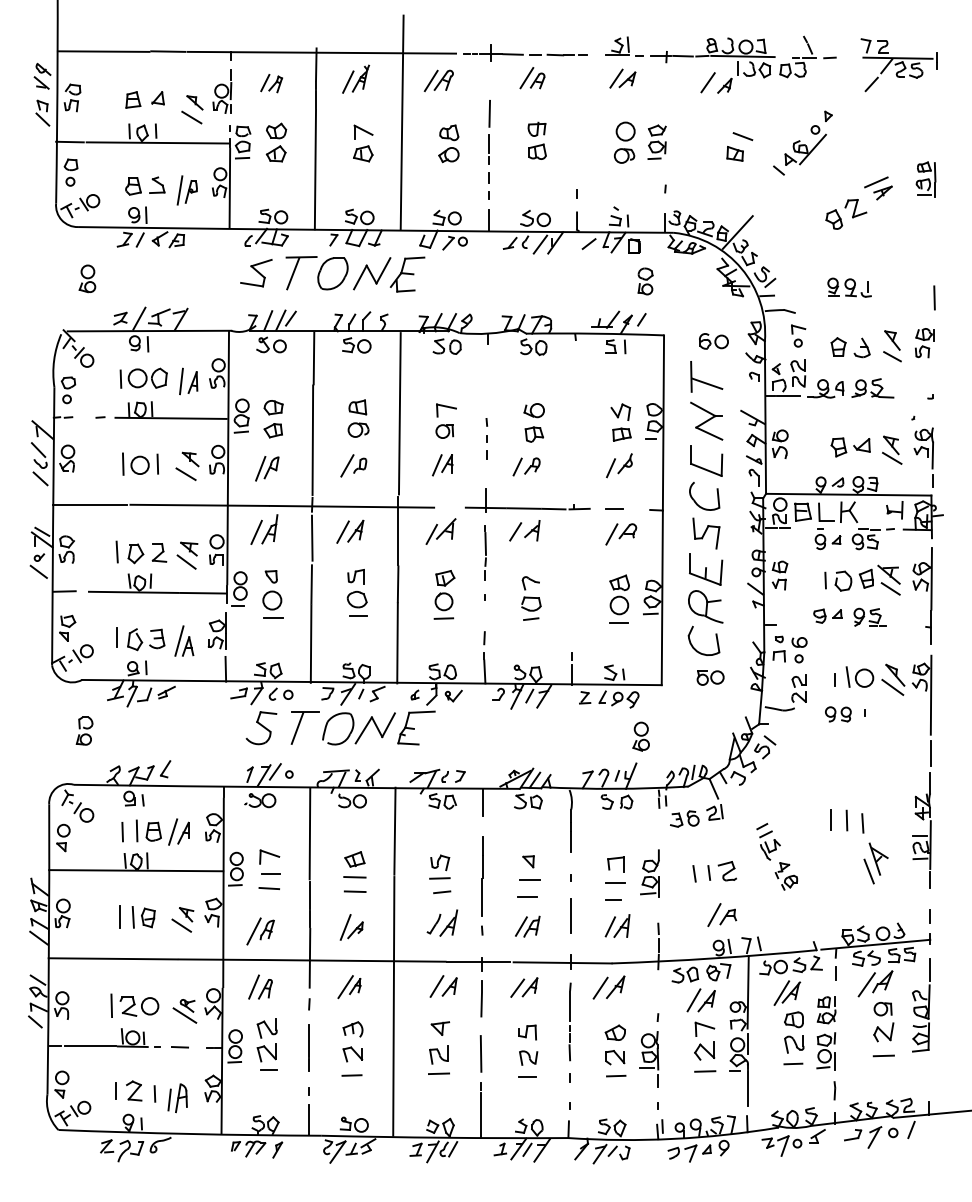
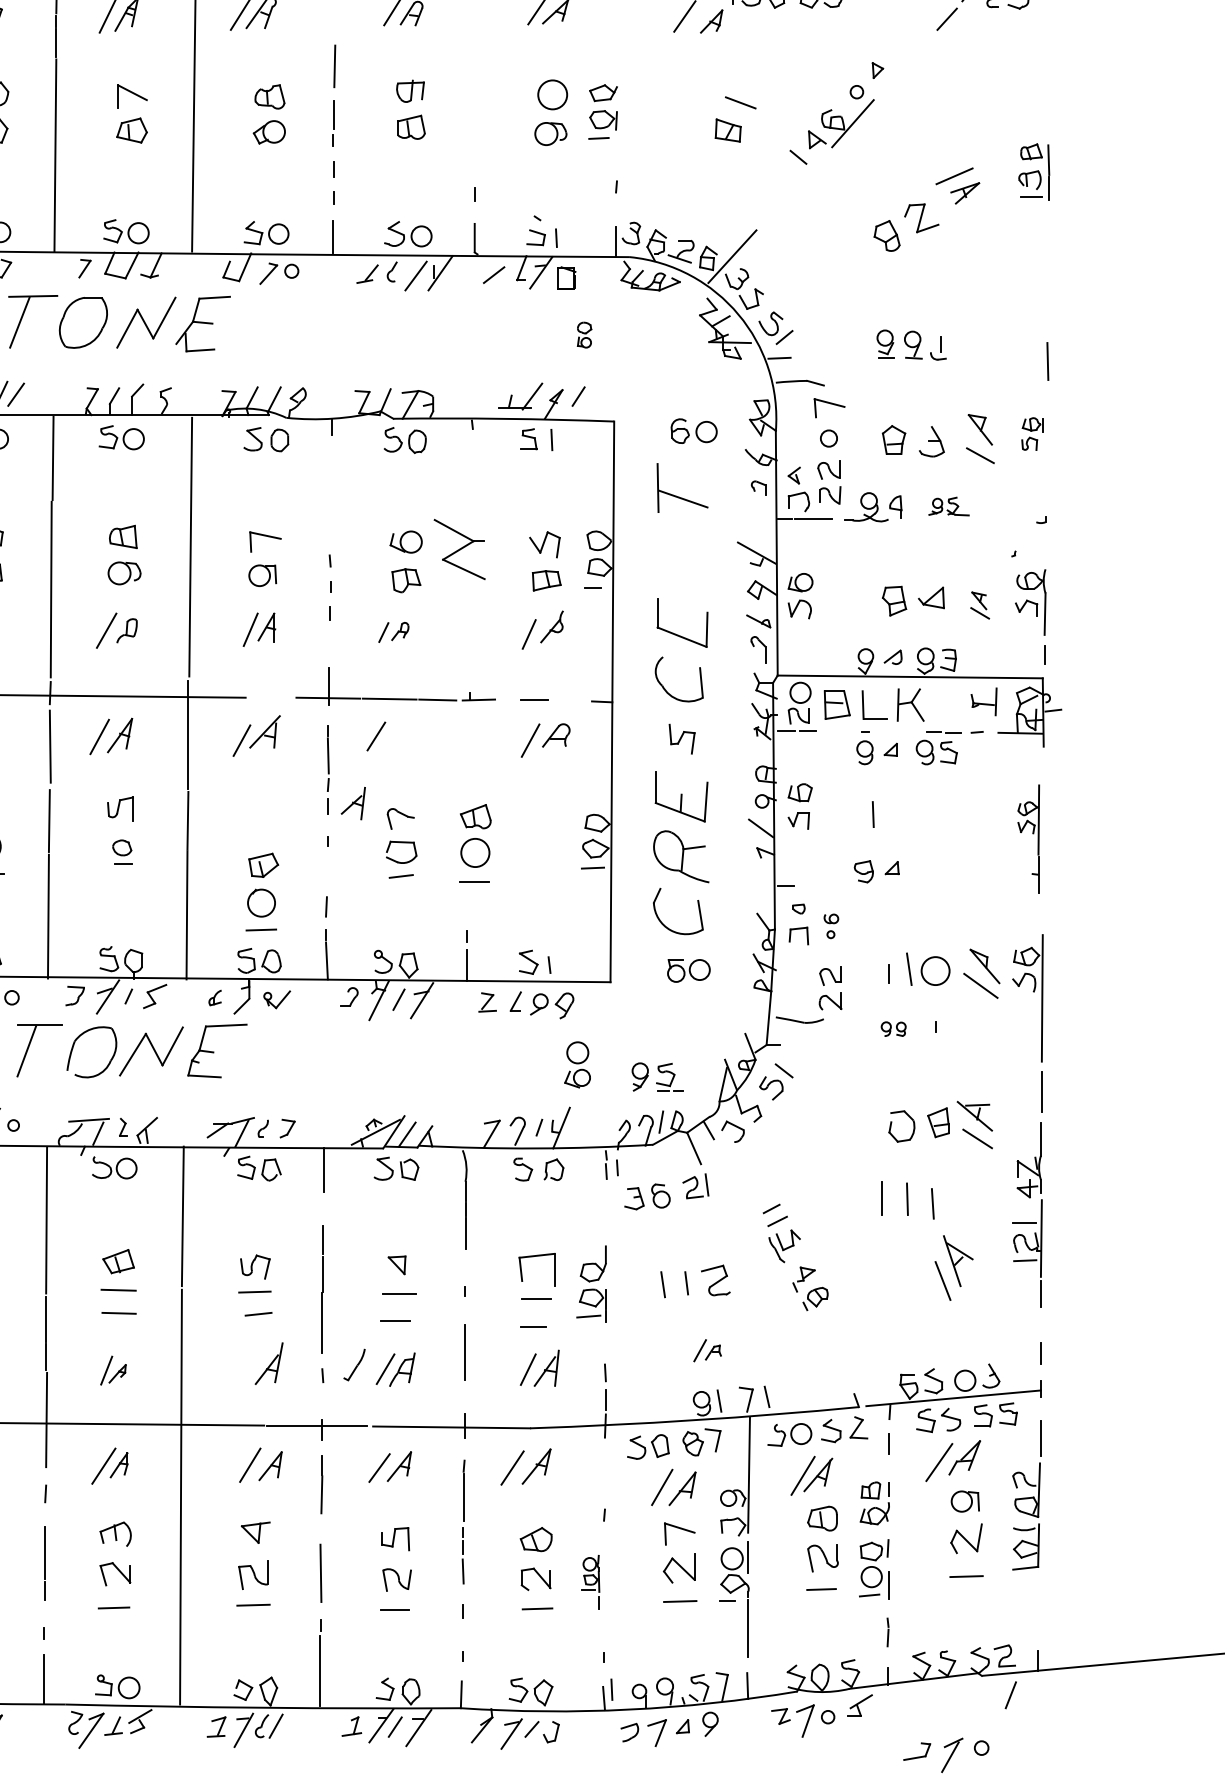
part: (645, 281) -> (584, 335), size x0.6
part: (798, 335) -> (829, 421), size x1.4
part: (924, 343) -> (1031, 434), size x0.7
part: (872, 388) -> (948, 506), size x0.6
part: (706, 420) -> (459, 548), moved
part: (892, 449) -> (980, 604), size x0.6
part: (526, 466) -> (393, 631), size x0.7
part: (532, 530) -> (353, 803), moved
part: (706, 533) -> (682, 739), size x0.6
part: (867, 579) -> (940, 1123), moved
part: (444, 594) -> (262, 891), moved
part: (922, 595) -> (1028, 838), size x0.7
part: (619, 598) -> (475, 841), moved
part: (356, 603) -> (121, 851), size x0.6
part: (869, 616) -> (656, 1075), moved
part: (799, 650) -> (831, 926), size x0.6
part: (838, 714) -> (893, 1029), size x0.6
part: (615, 864) -> (536, 1269), size x1.4
part: (722, 914) -> (707, 1349), size x0.6
part: (433, 924) -> (353, 1365), moved
part: (351, 927) -> (113, 1370), size x0.7
part: (649, 1059) -> (590, 1582), size x0.6
part: (871, 1137) -> (946, 1755), moved

